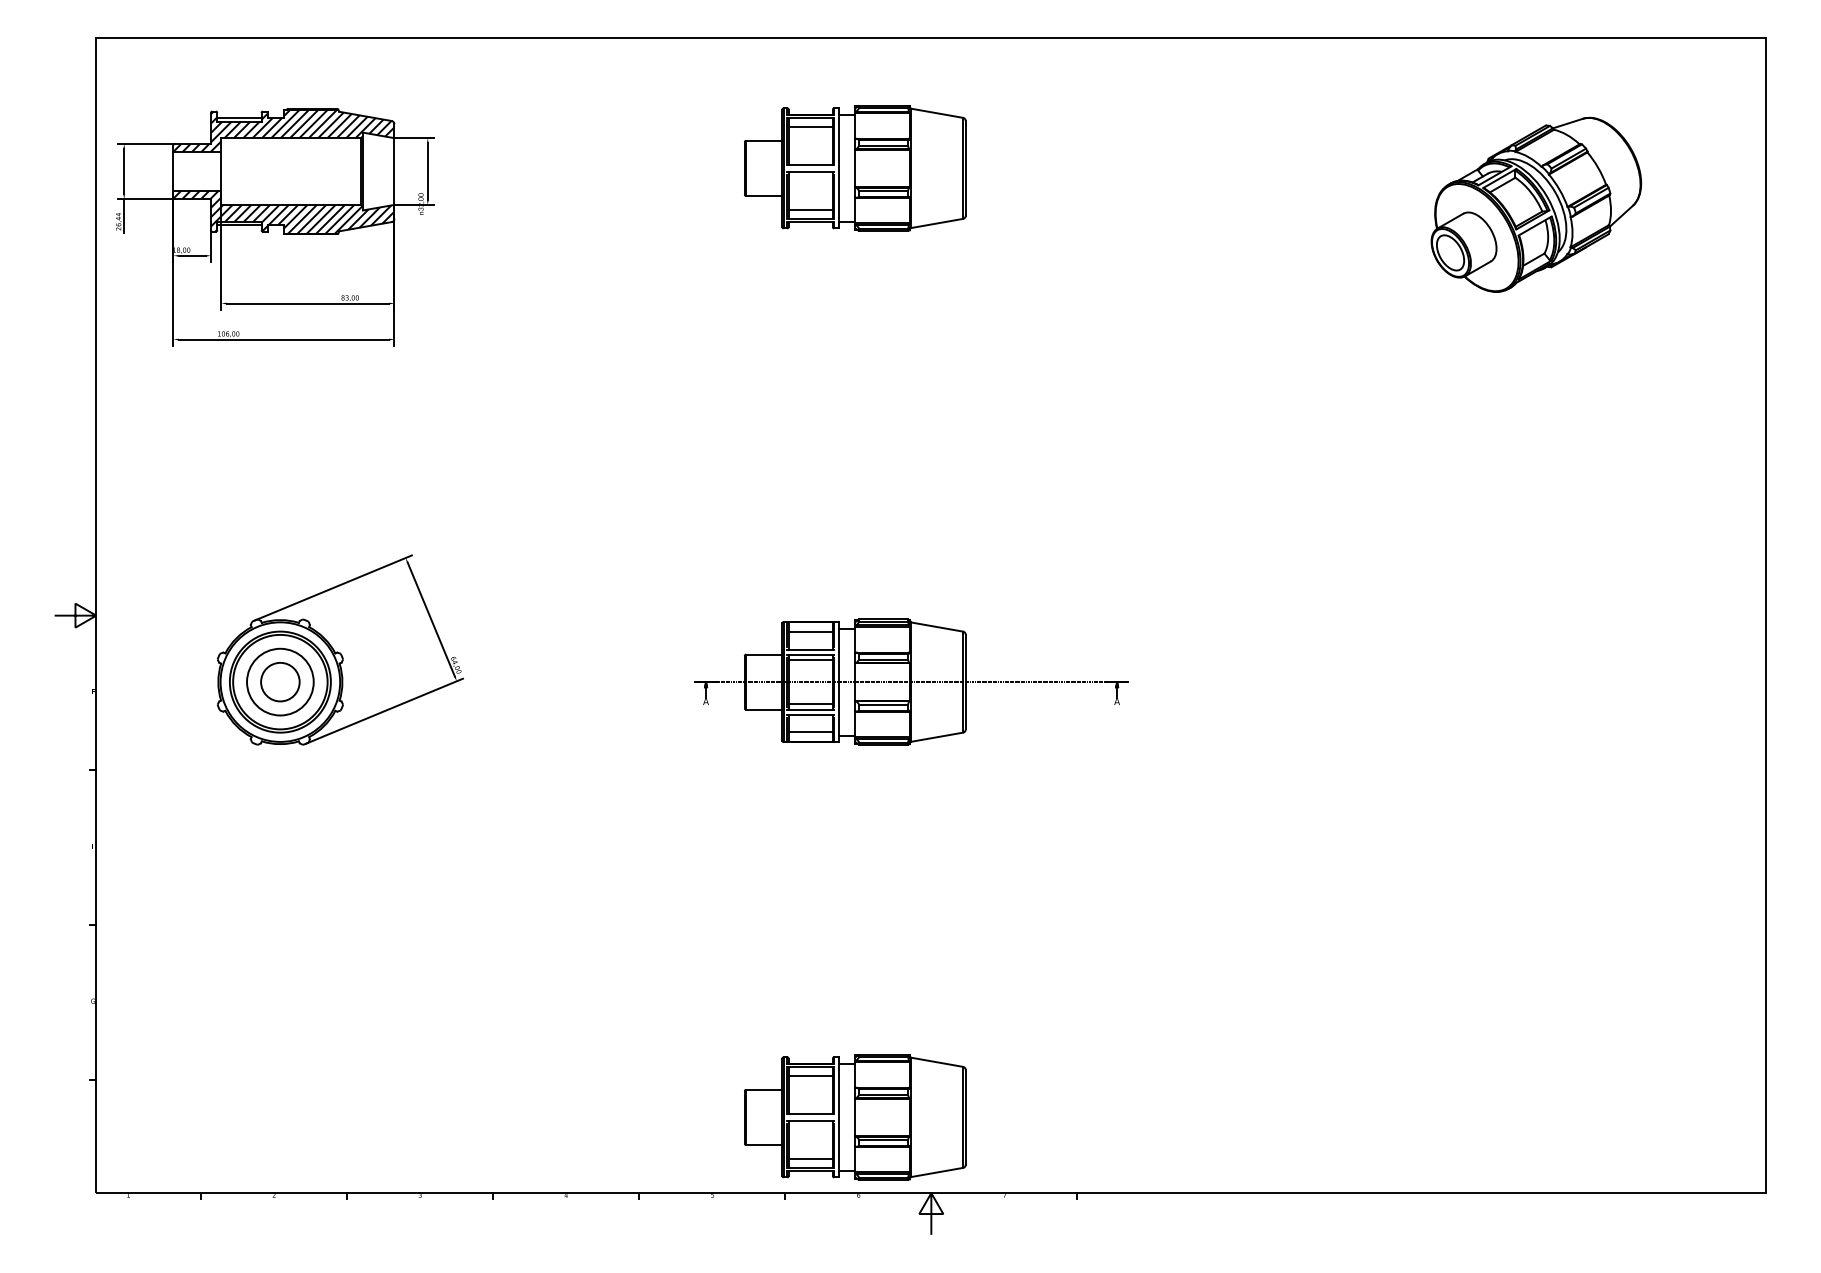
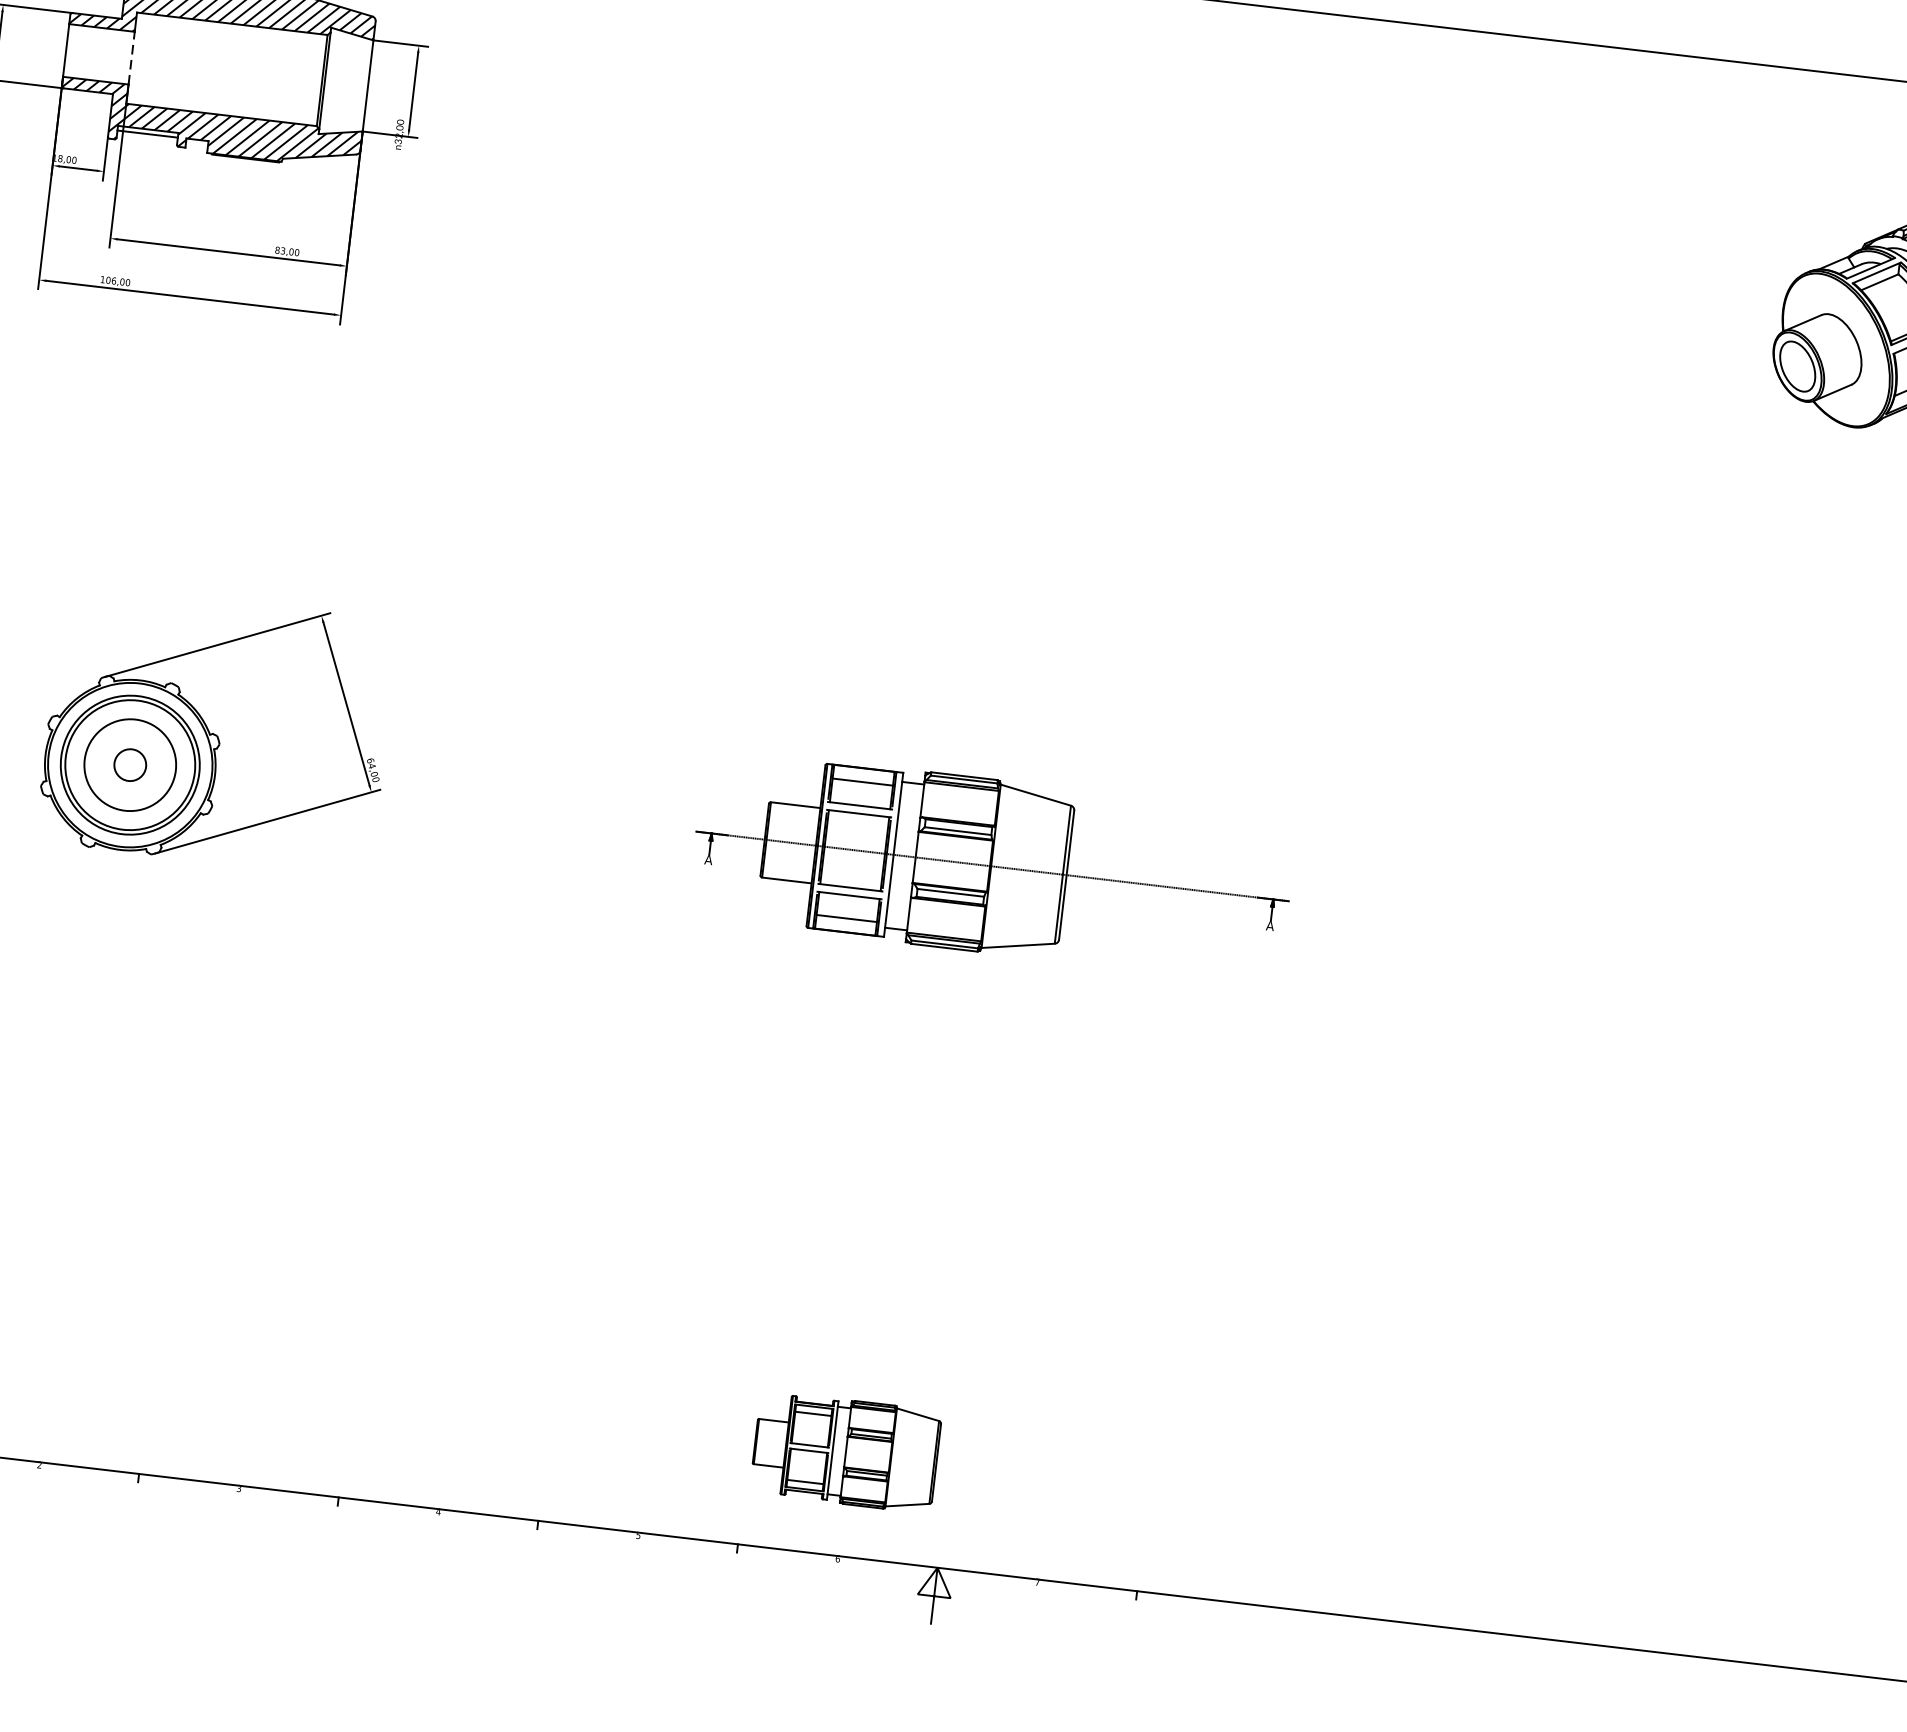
part: (855, 168) -> (998, 155), removed
line: (221, 171) -> (131, 58), solid -> dashed
line: (810, 660) -> (857, 820), removed
circle: (280, 681) -> (130, 764), size x0.6
line: (810, 704) -> (850, 880), removed
part: (855, 1117) -> (846, 1452), size x0.6

